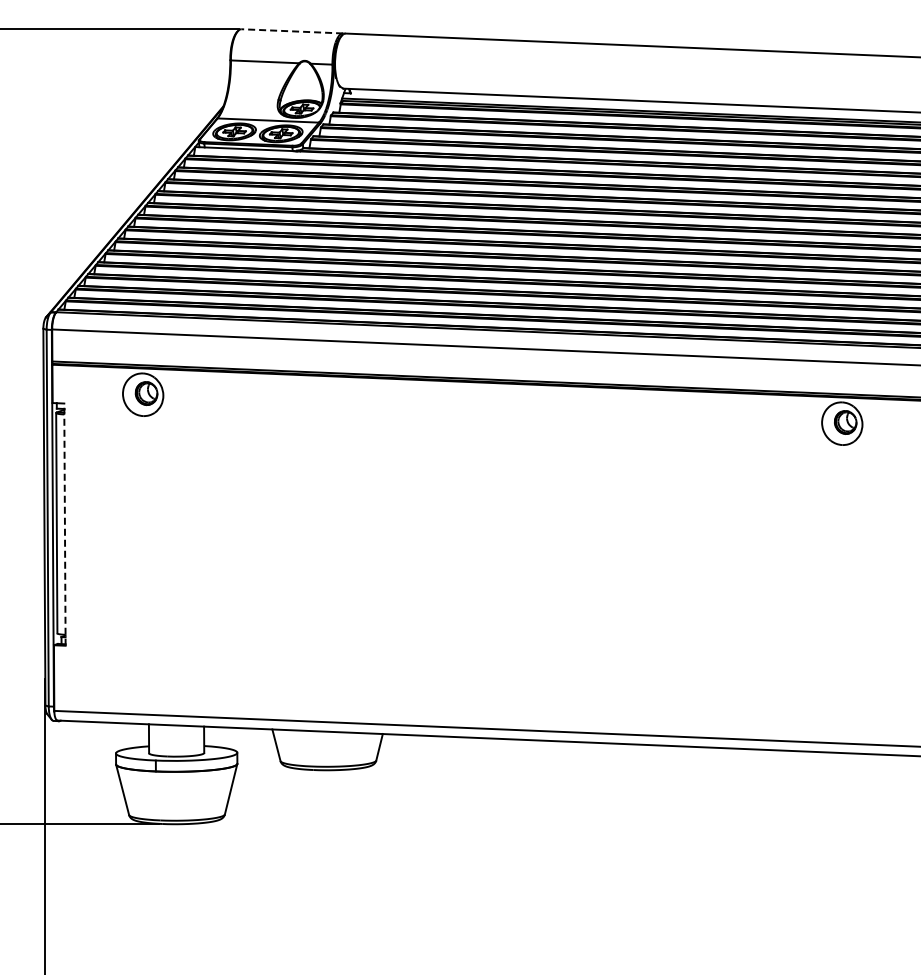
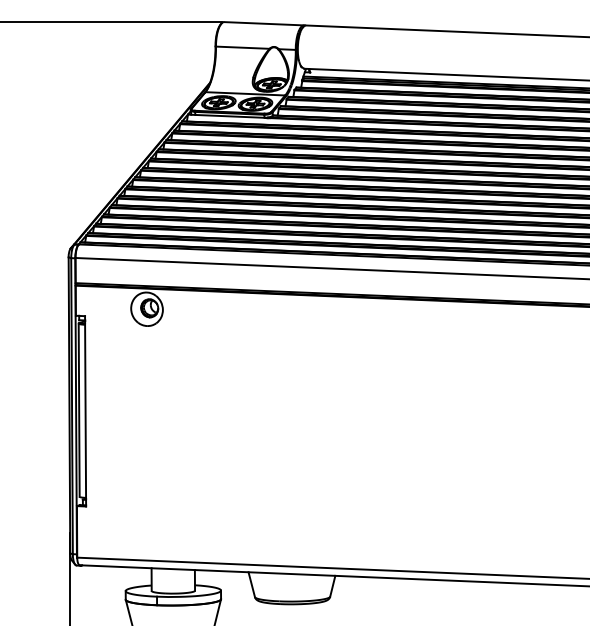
line: (292, 31) -> (264, 23), dashed -> solid
line: (64, 524) -> (85, 411), dashed -> solid

